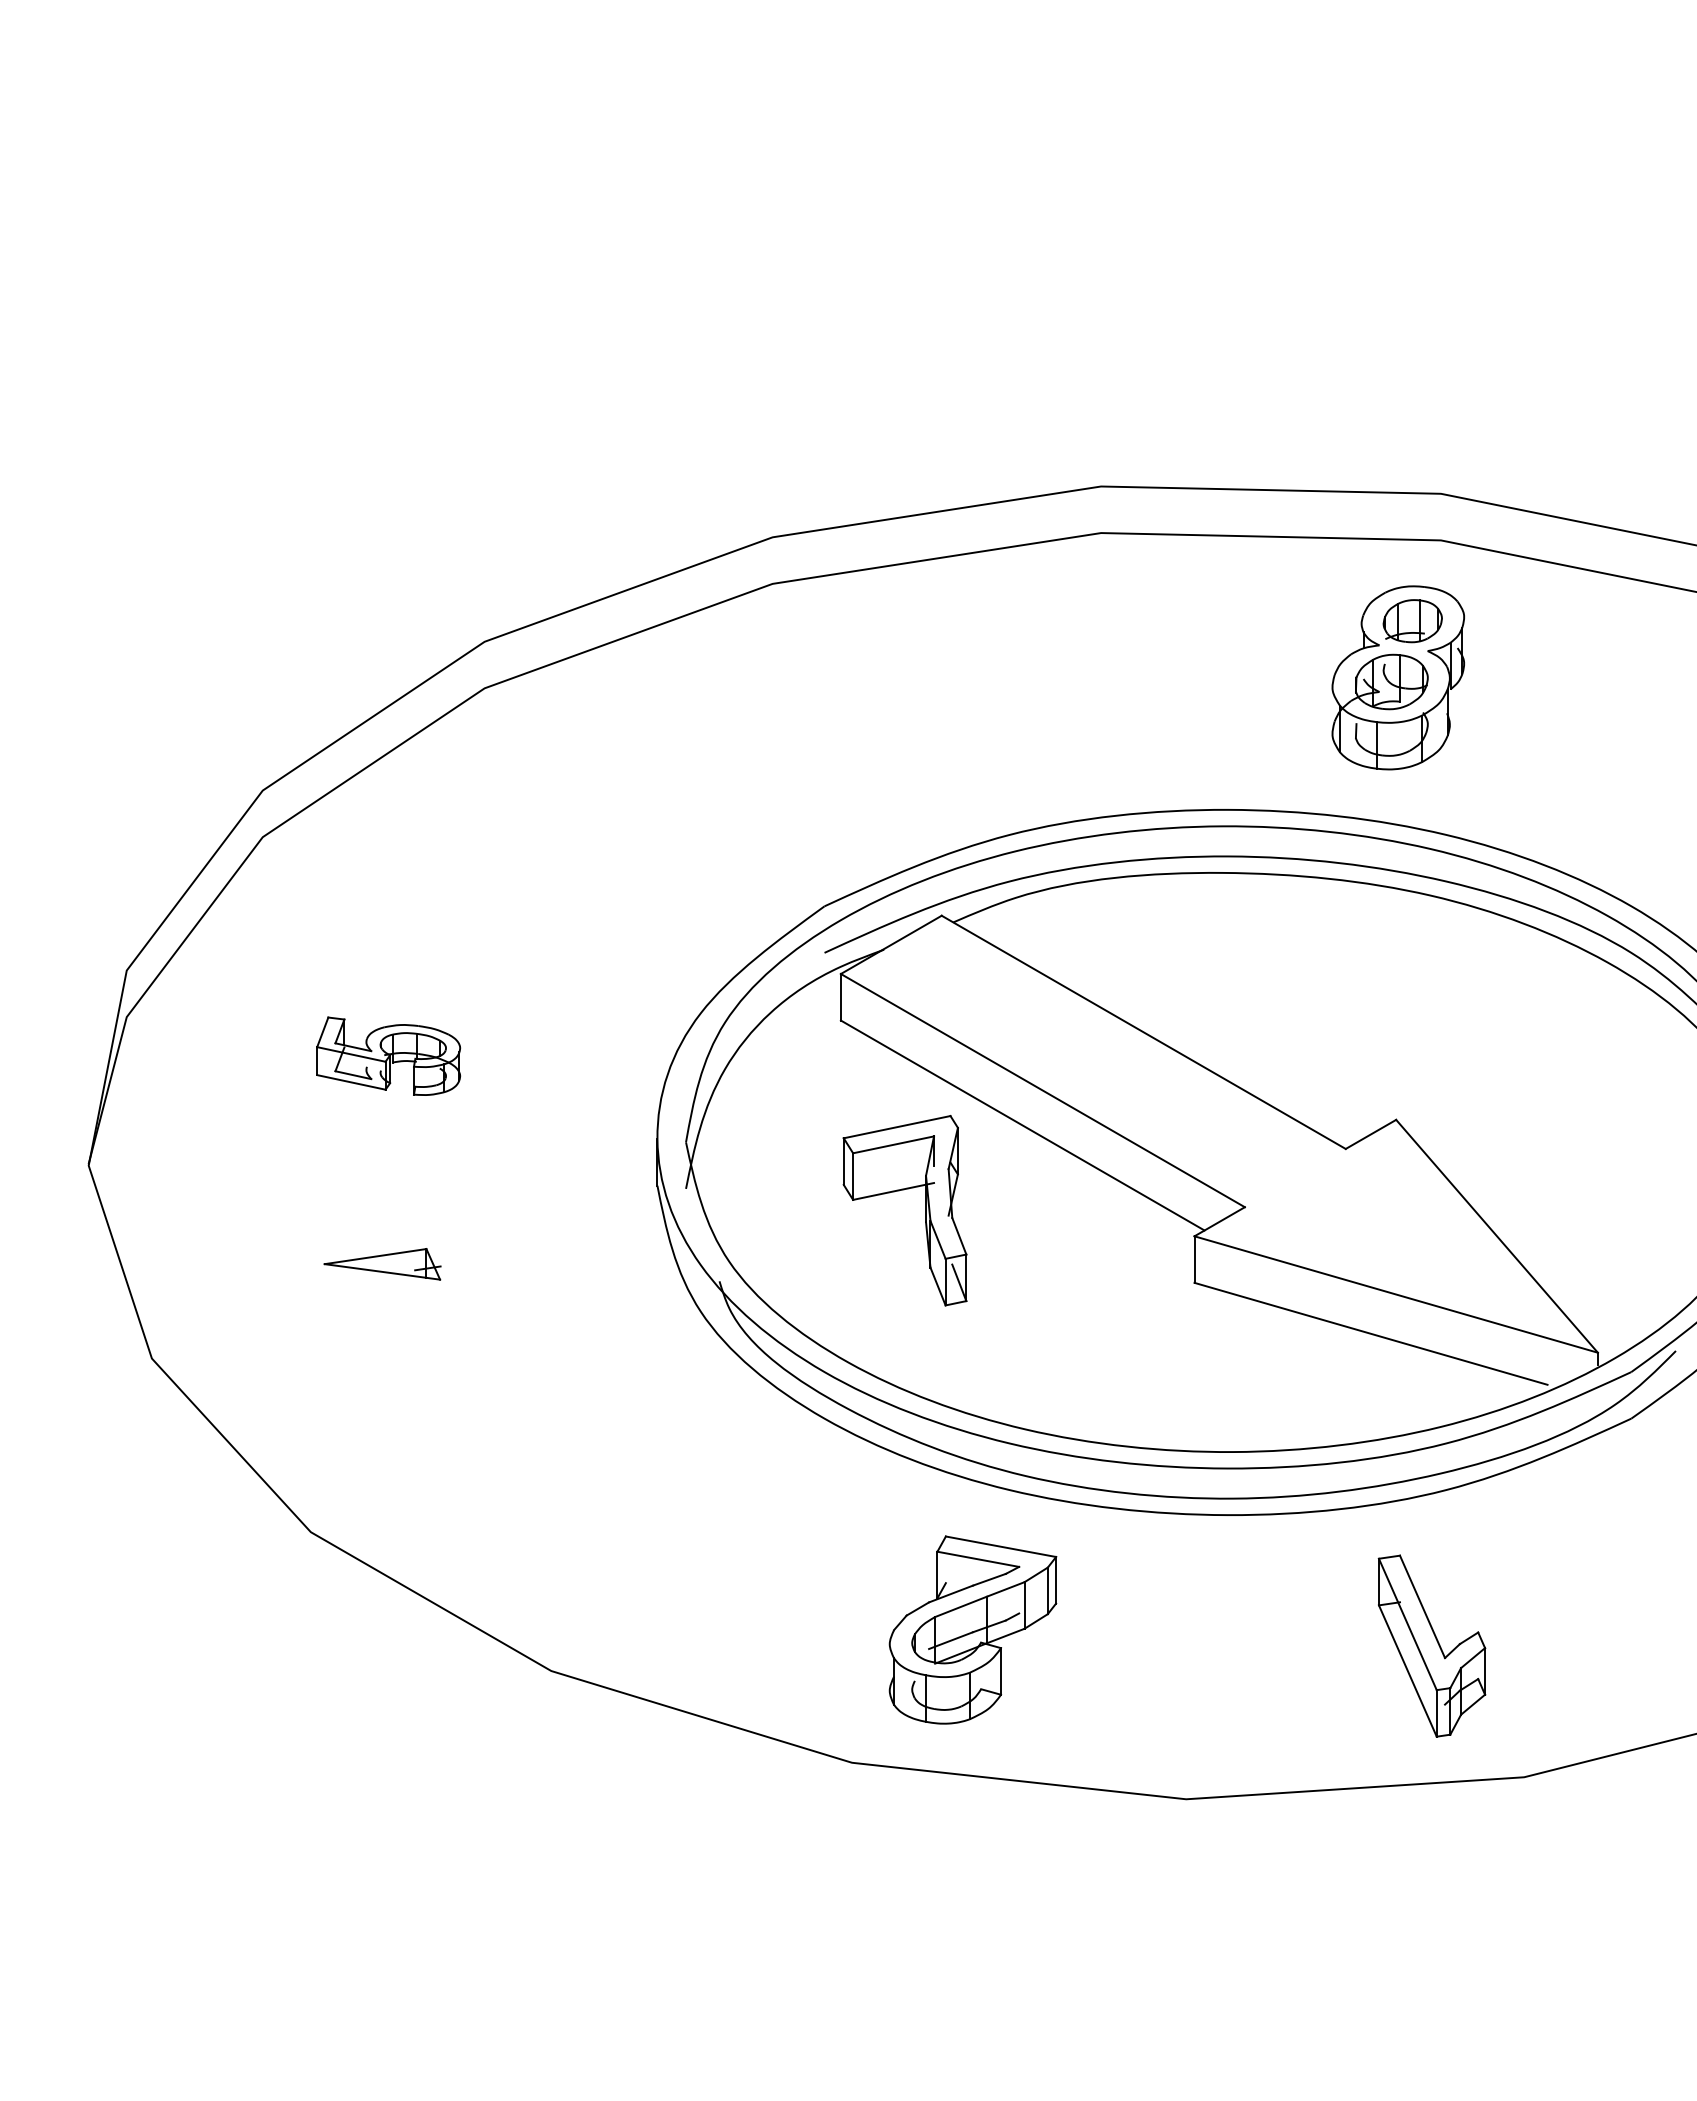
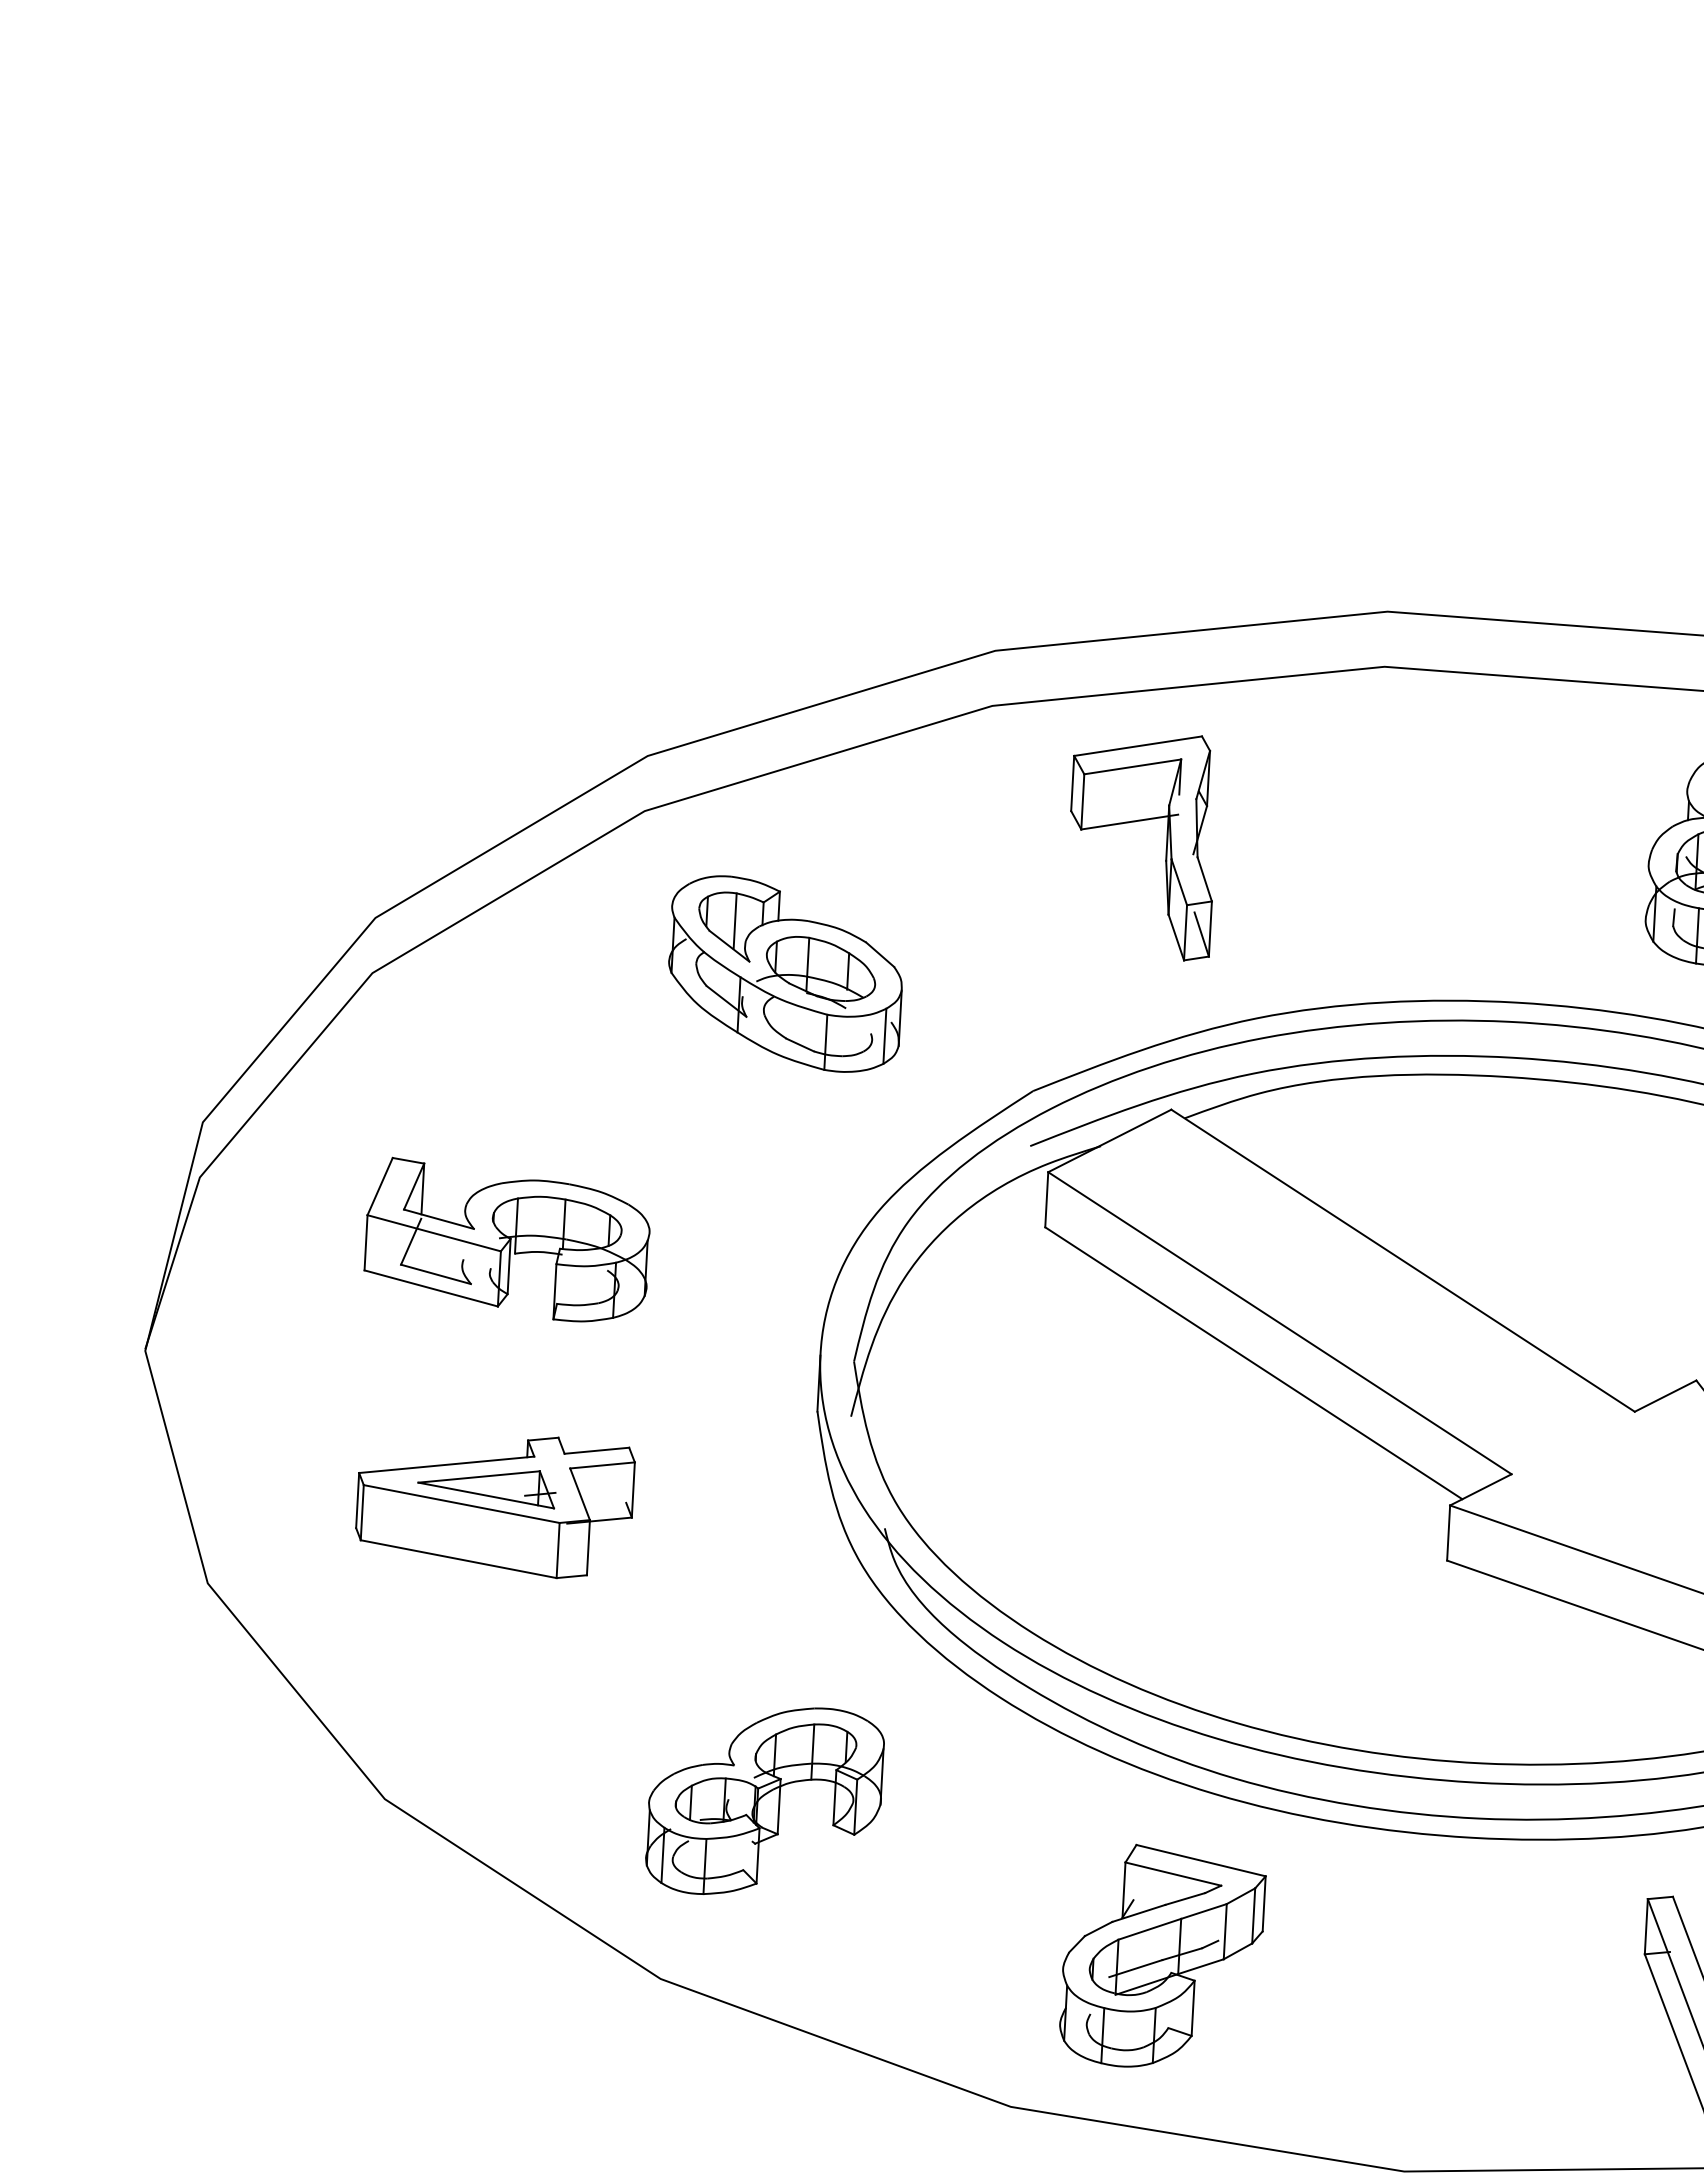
part: (610, 818) -> (785, 973), added
part: (388, 1055) -> (507, 1239), size x1.67
part: (899, 1191) -> (1136, 822), moved
part: (390, 1278) -> (495, 1503), added
part: (630, 1516) -> (764, 1801), added

